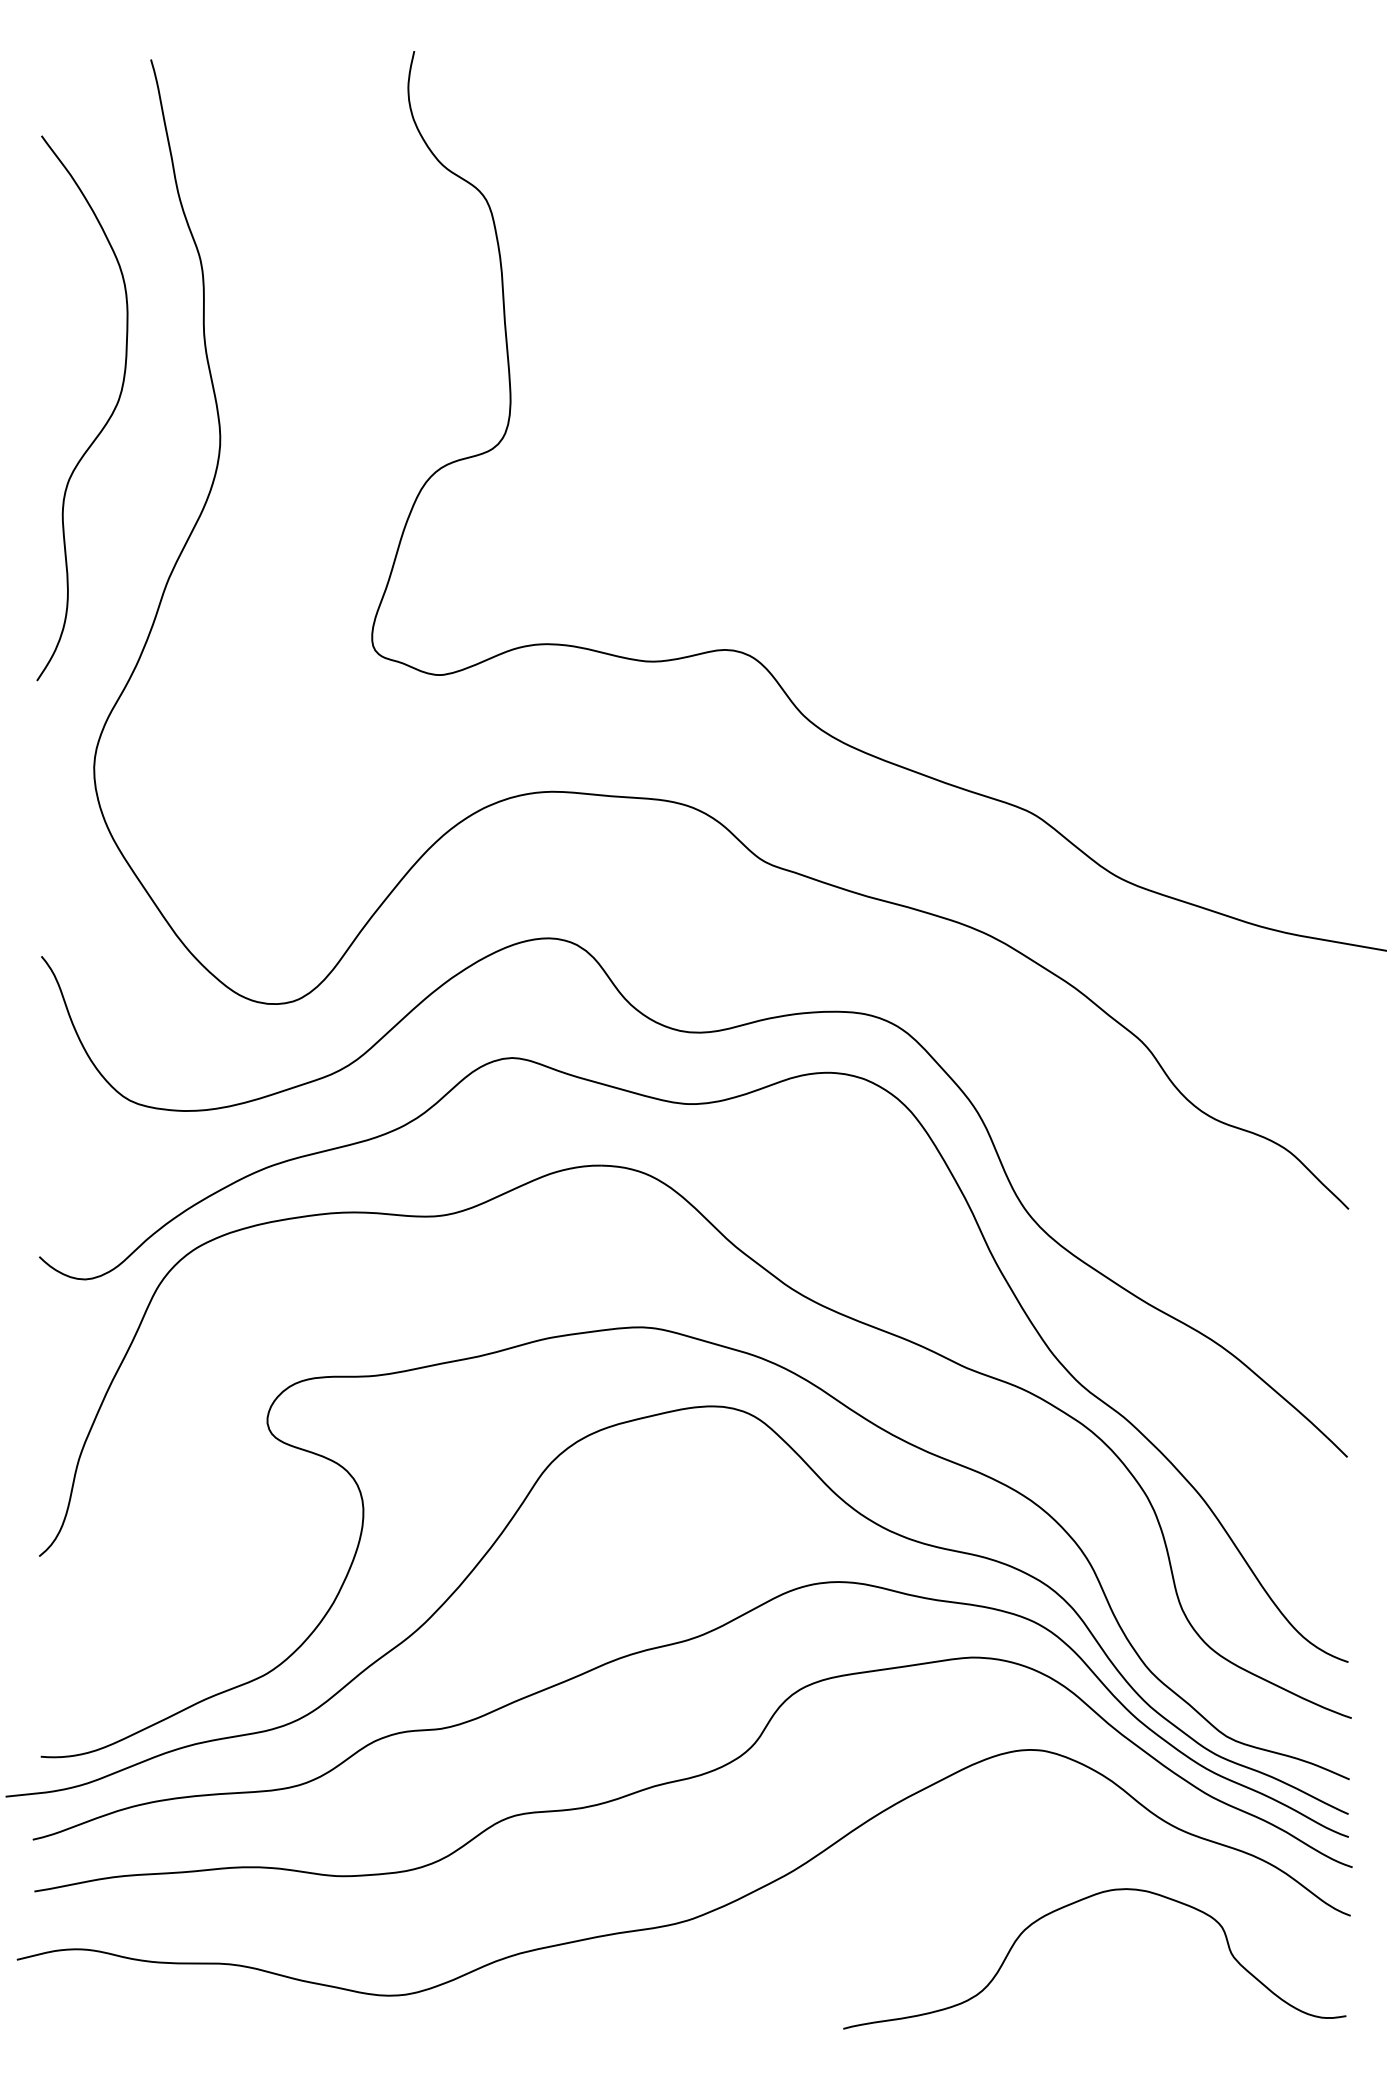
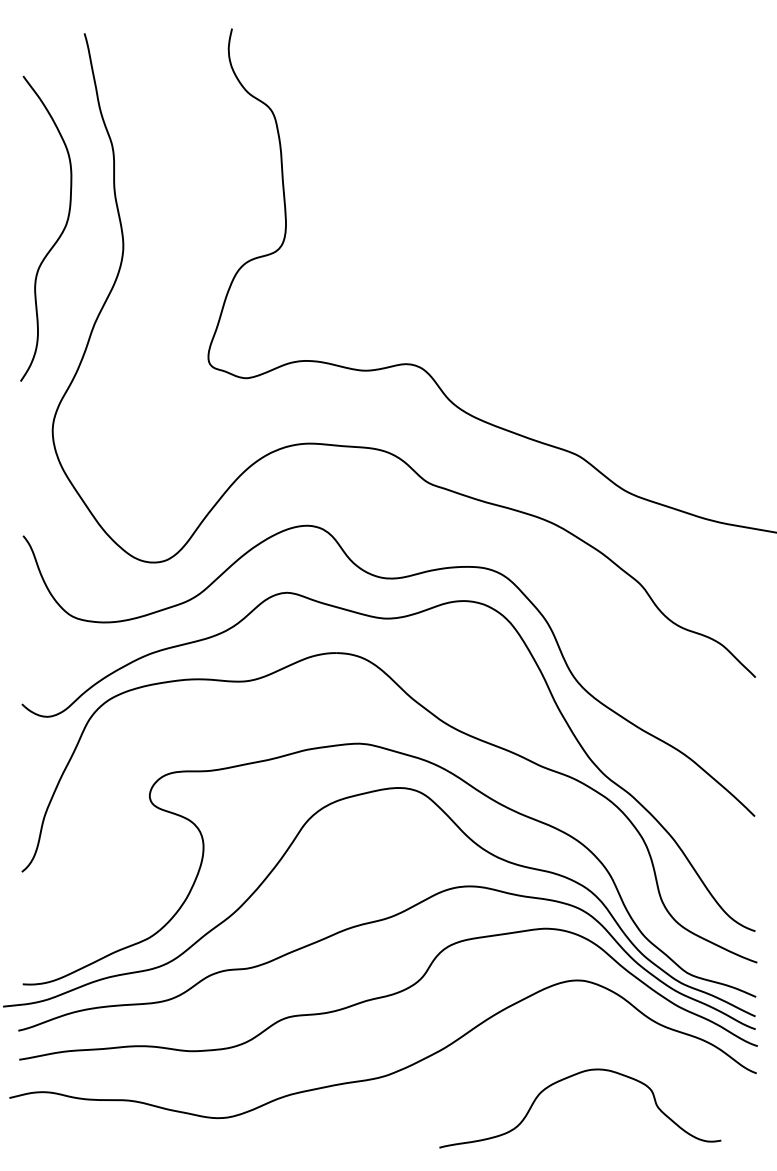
curve: (1073, 1905) -> (568, 1078), moved

